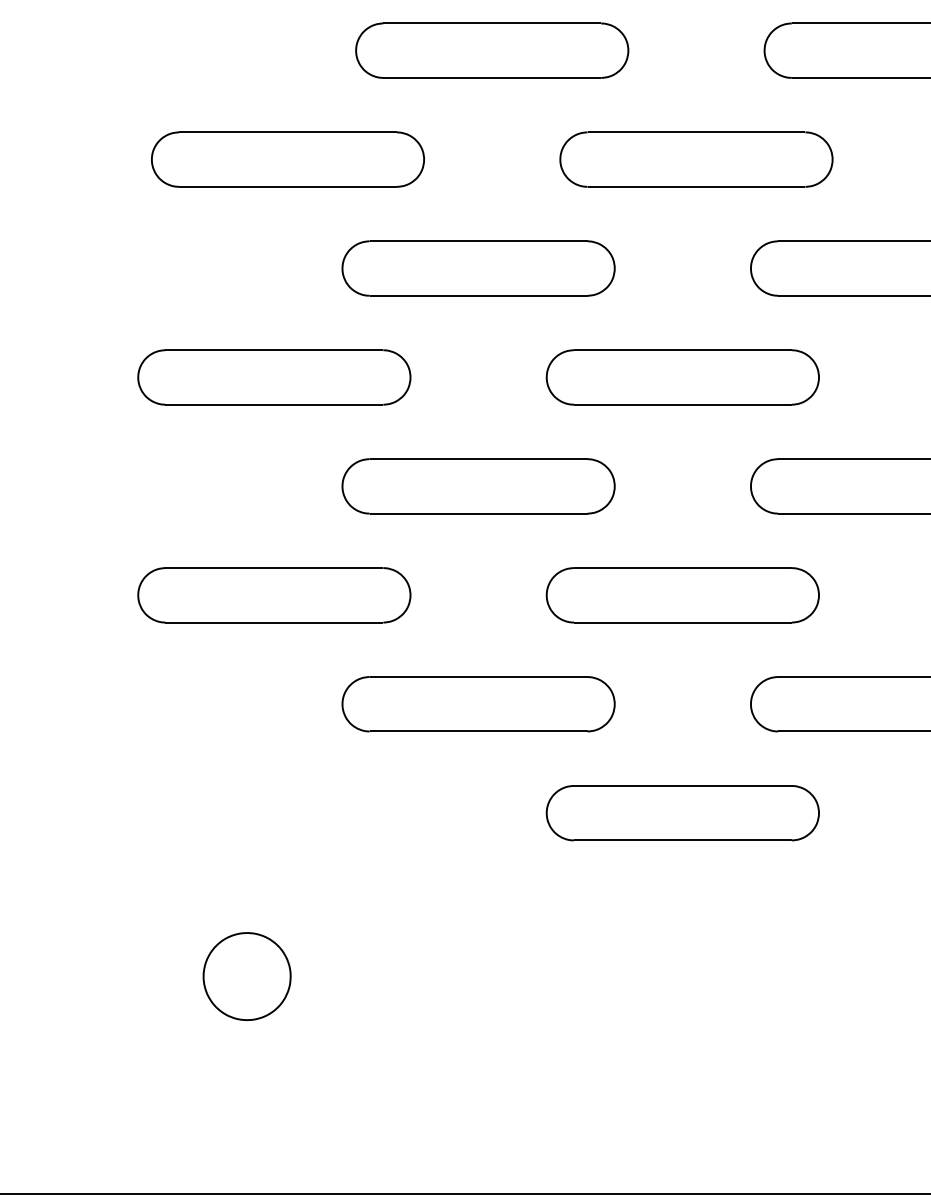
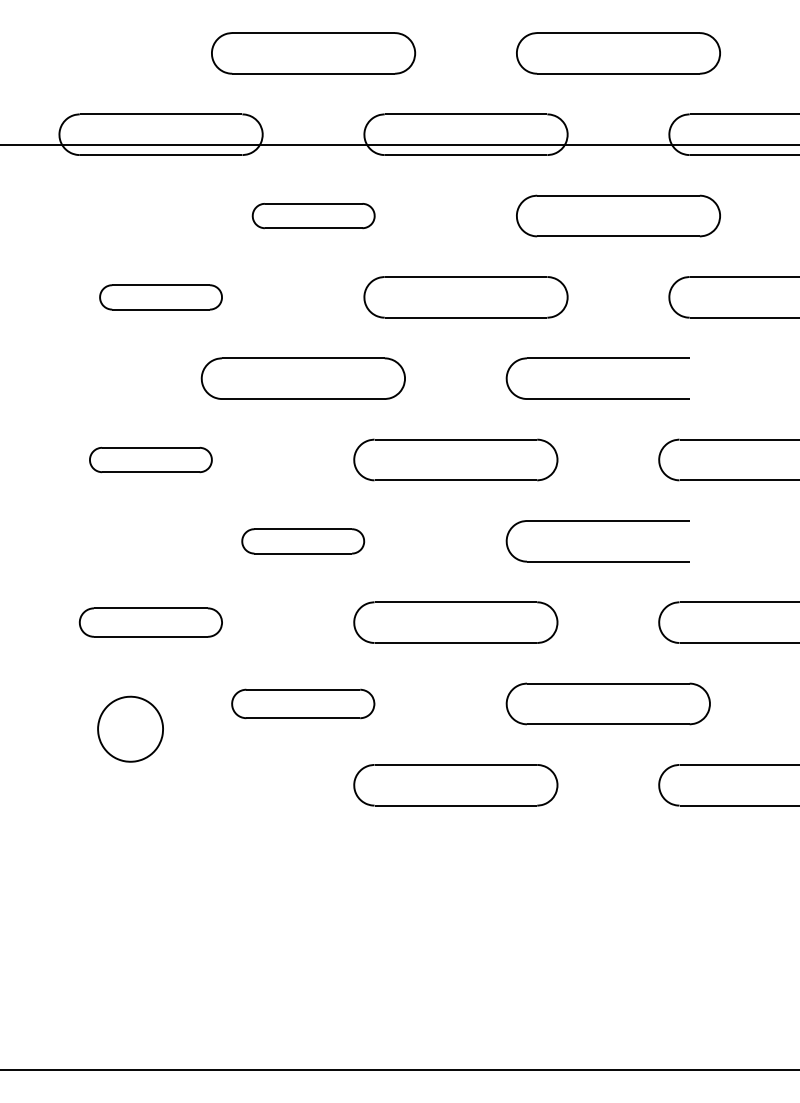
part: (492, 49) -> (313, 215), size x0.6
part: (287, 159) -> (160, 297), size x0.6
part: (273, 376) -> (150, 459), size x0.6
part: (477, 486) -> (302, 541), size x0.6
part: (273, 595) -> (150, 622), size x0.7
part: (477, 703) -> (302, 703), size x0.7
part: (247, 975) -> (130, 728), moved

